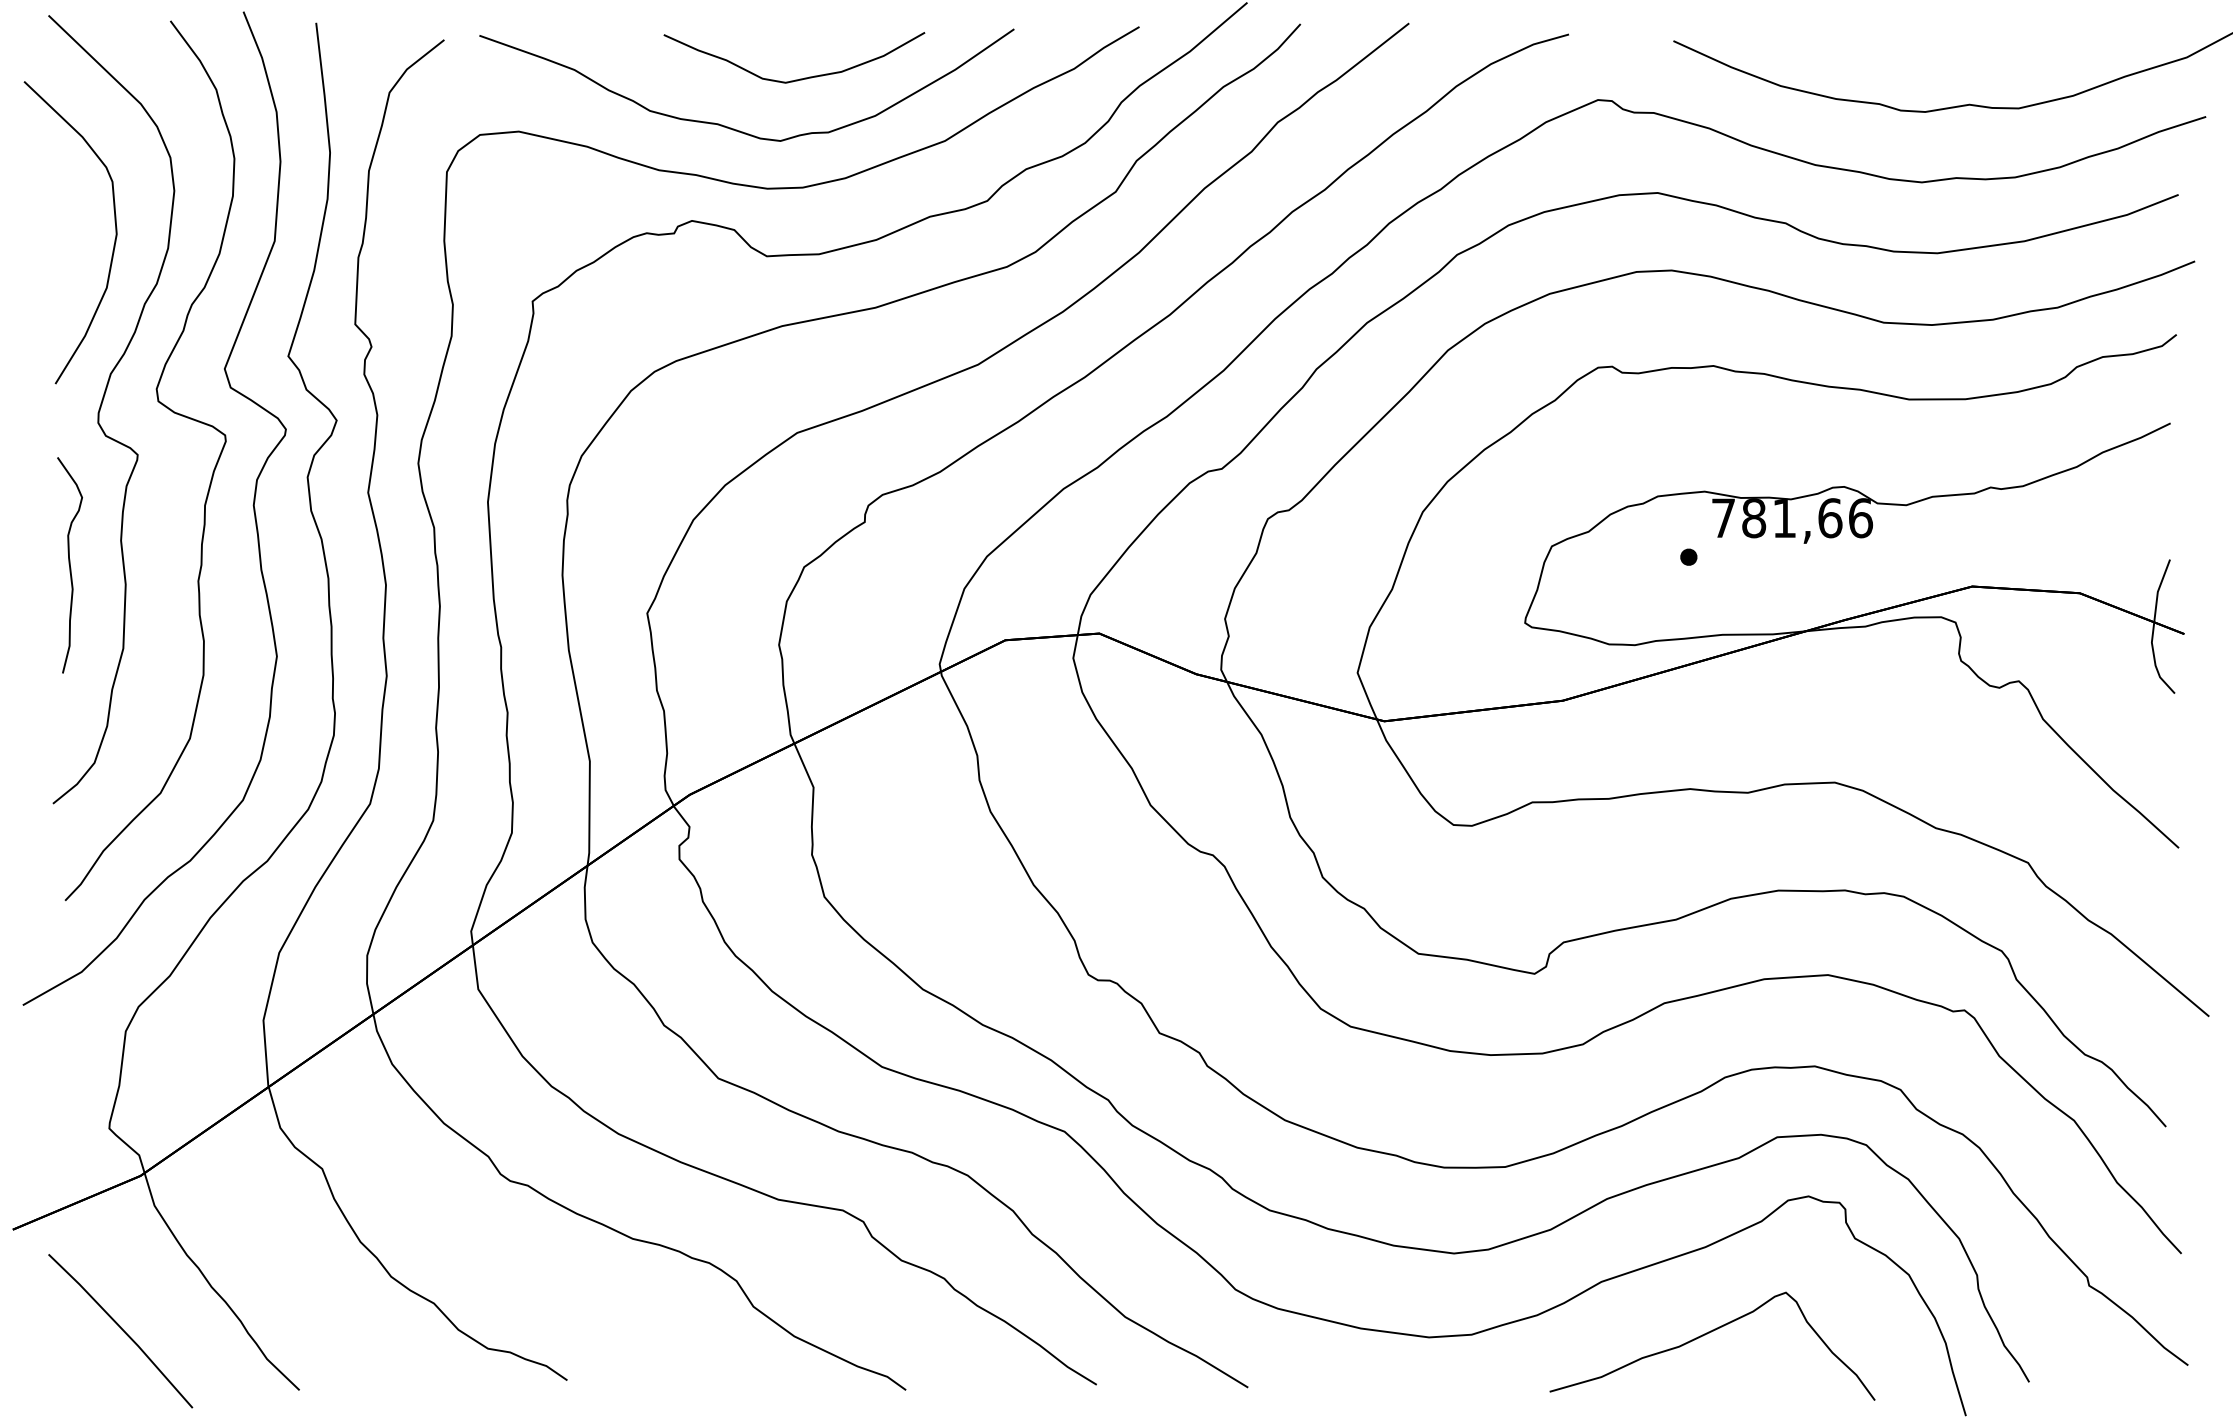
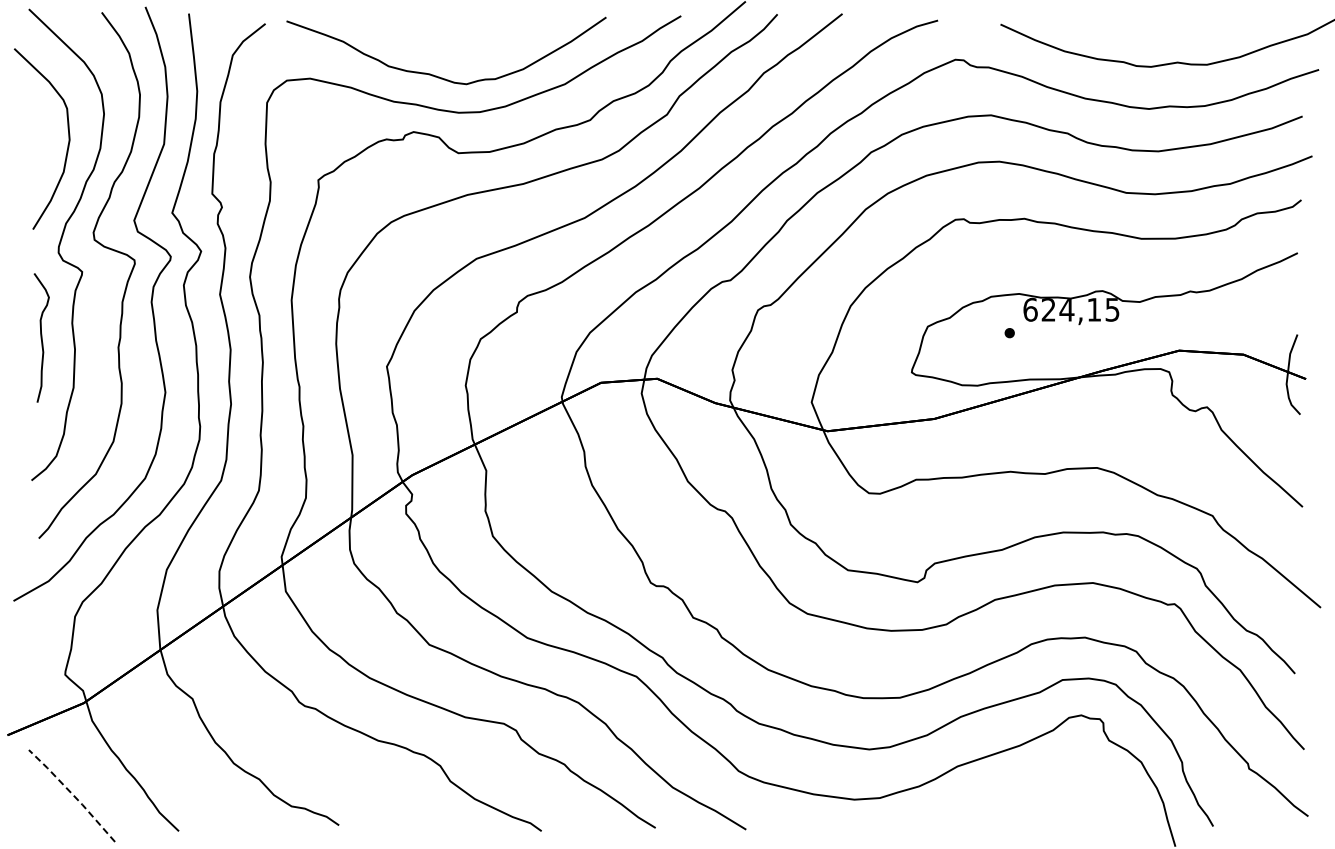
curve: (798, 77) -> (477, 46), removed
text: (1792, 517) -> (1071, 309), 781,66 -> 624,15
line: (121, 1328) -> (72, 794), solid -> dashed
curve: (1706, 1335) -> (1020, 798), removed

